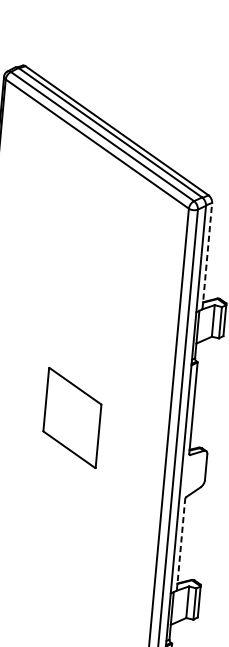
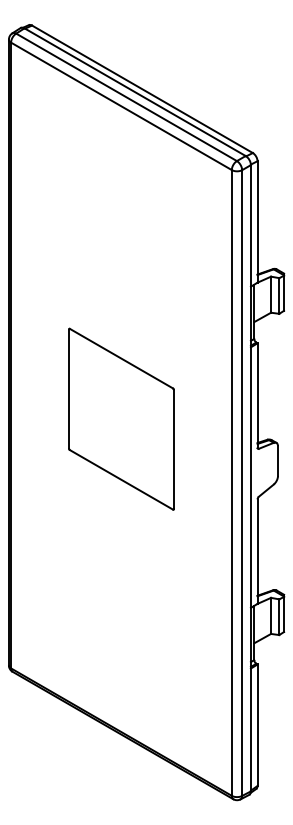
line: (207, 255) -> (257, 221), dashed -> solid
part: (72, 417) -> (121, 418), size x1.67
line: (180, 544) -> (257, 551), dashed -> solid

